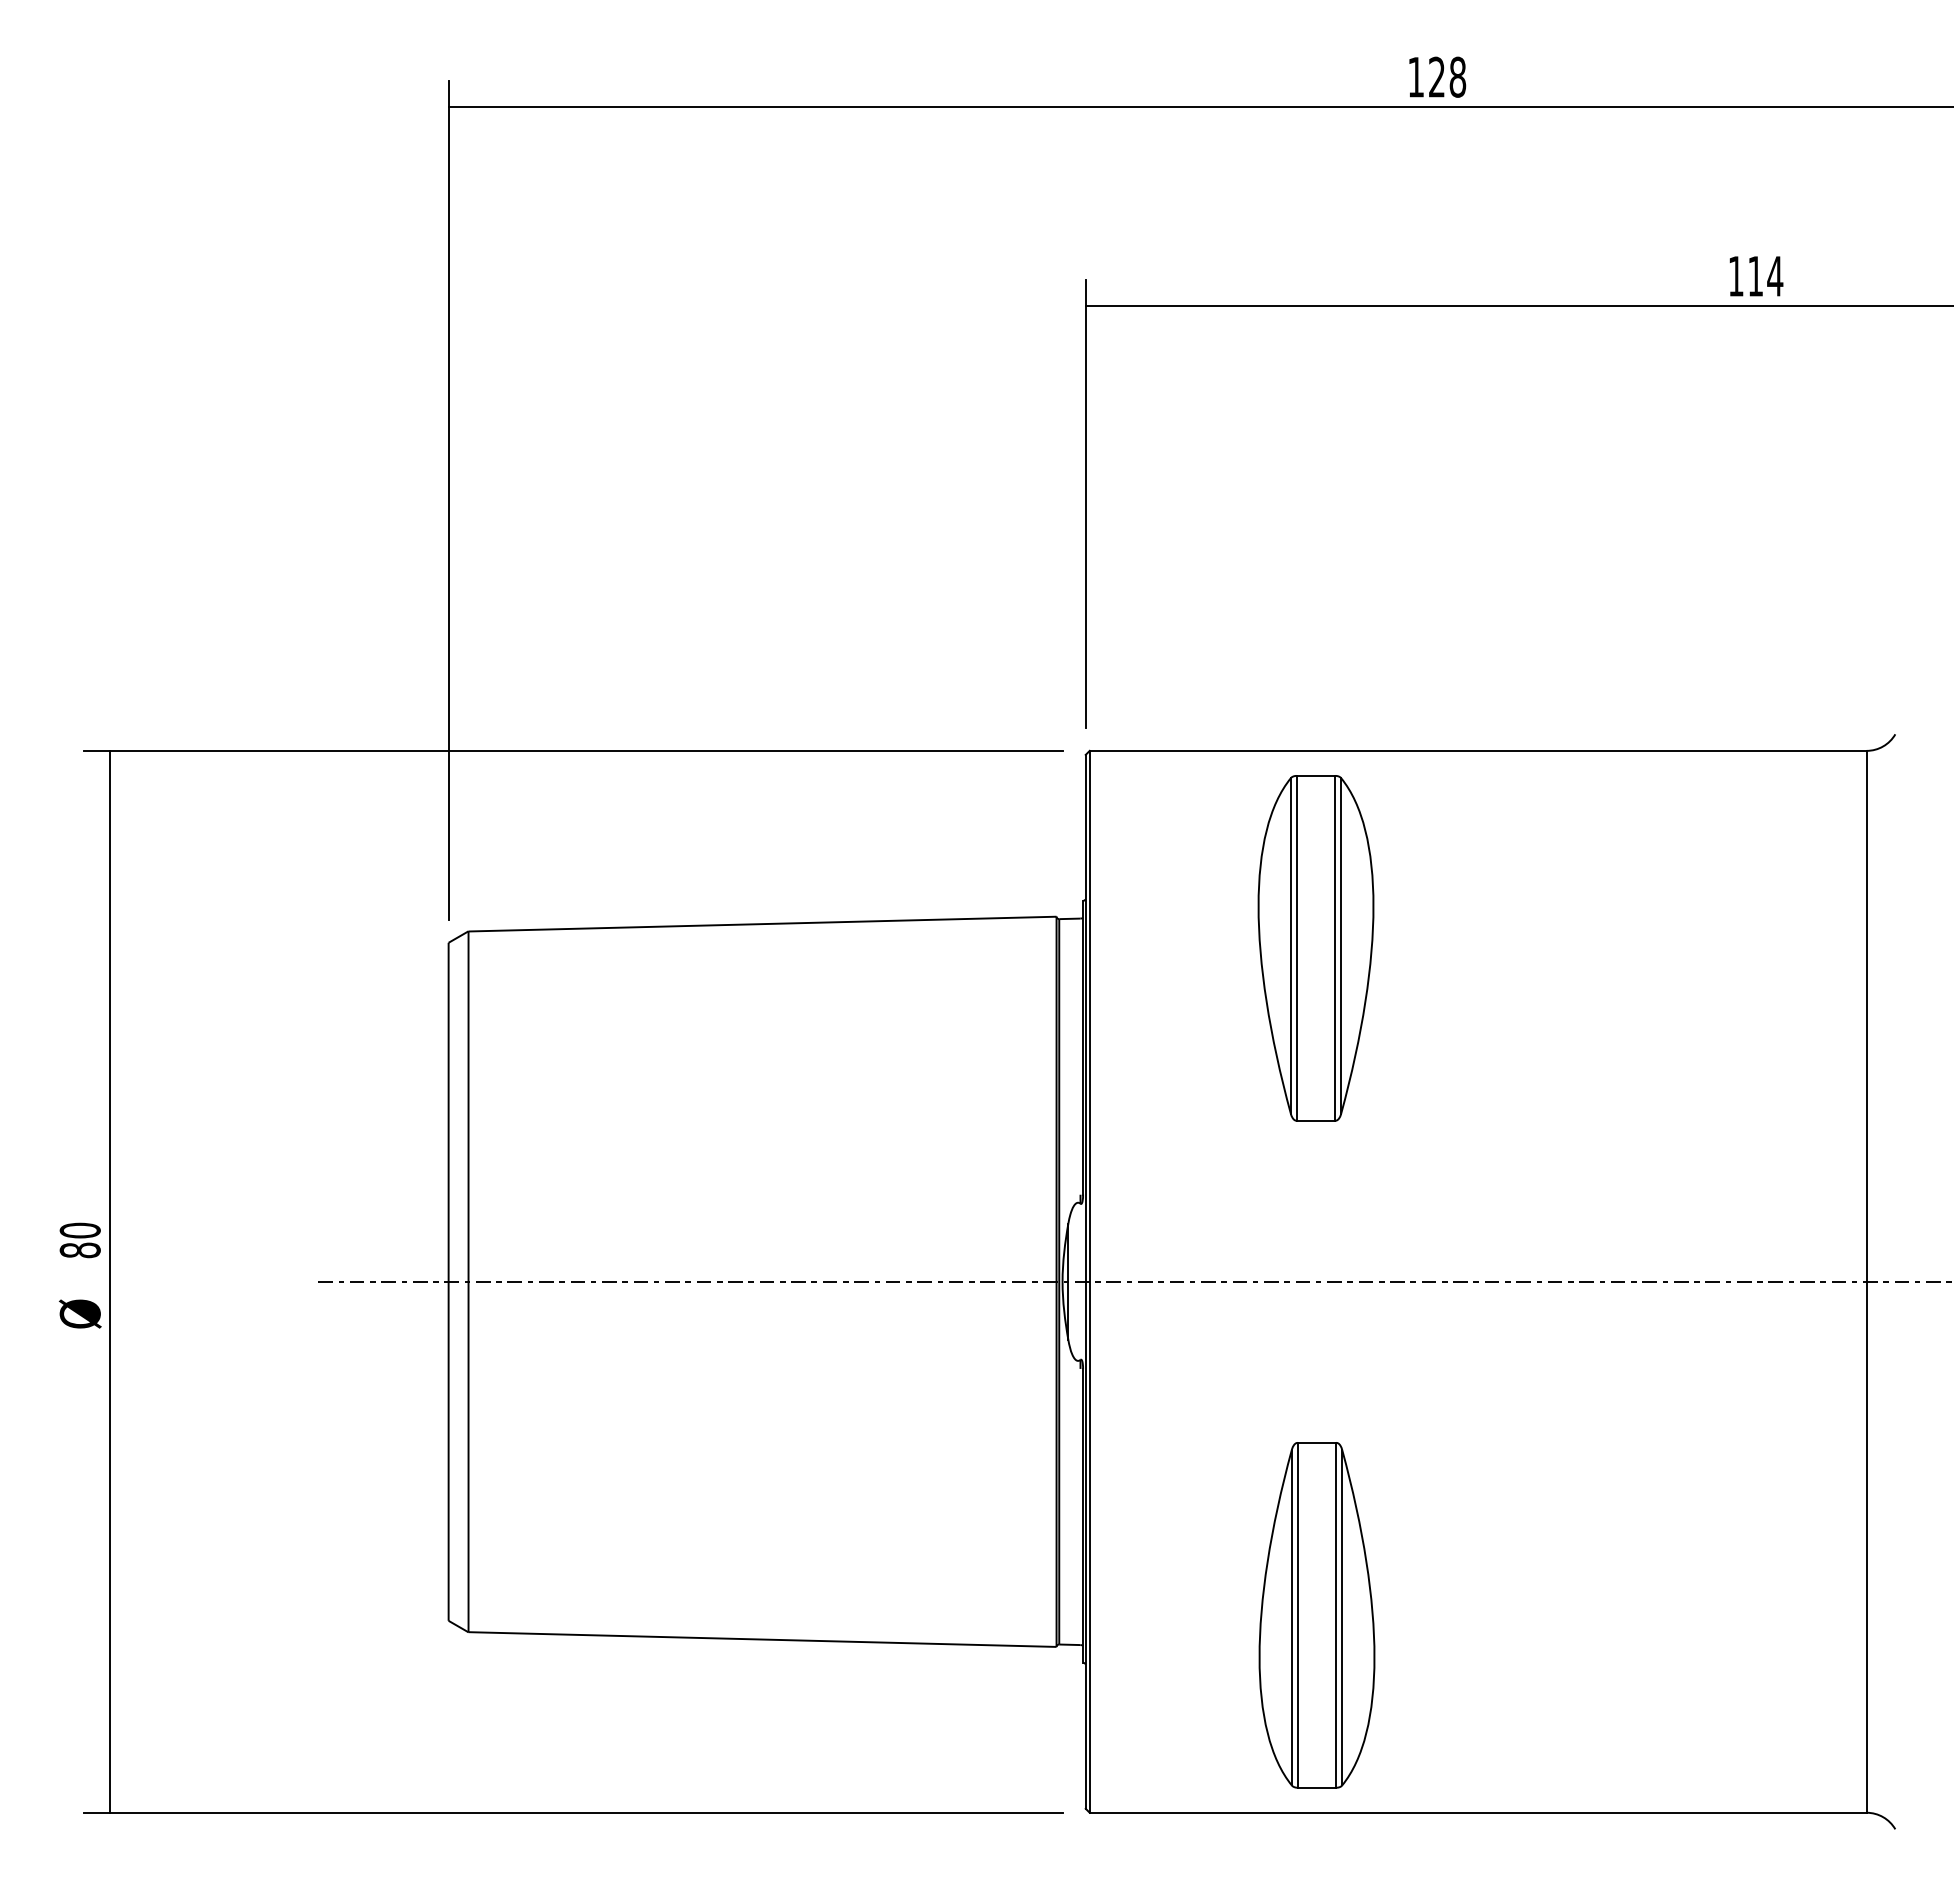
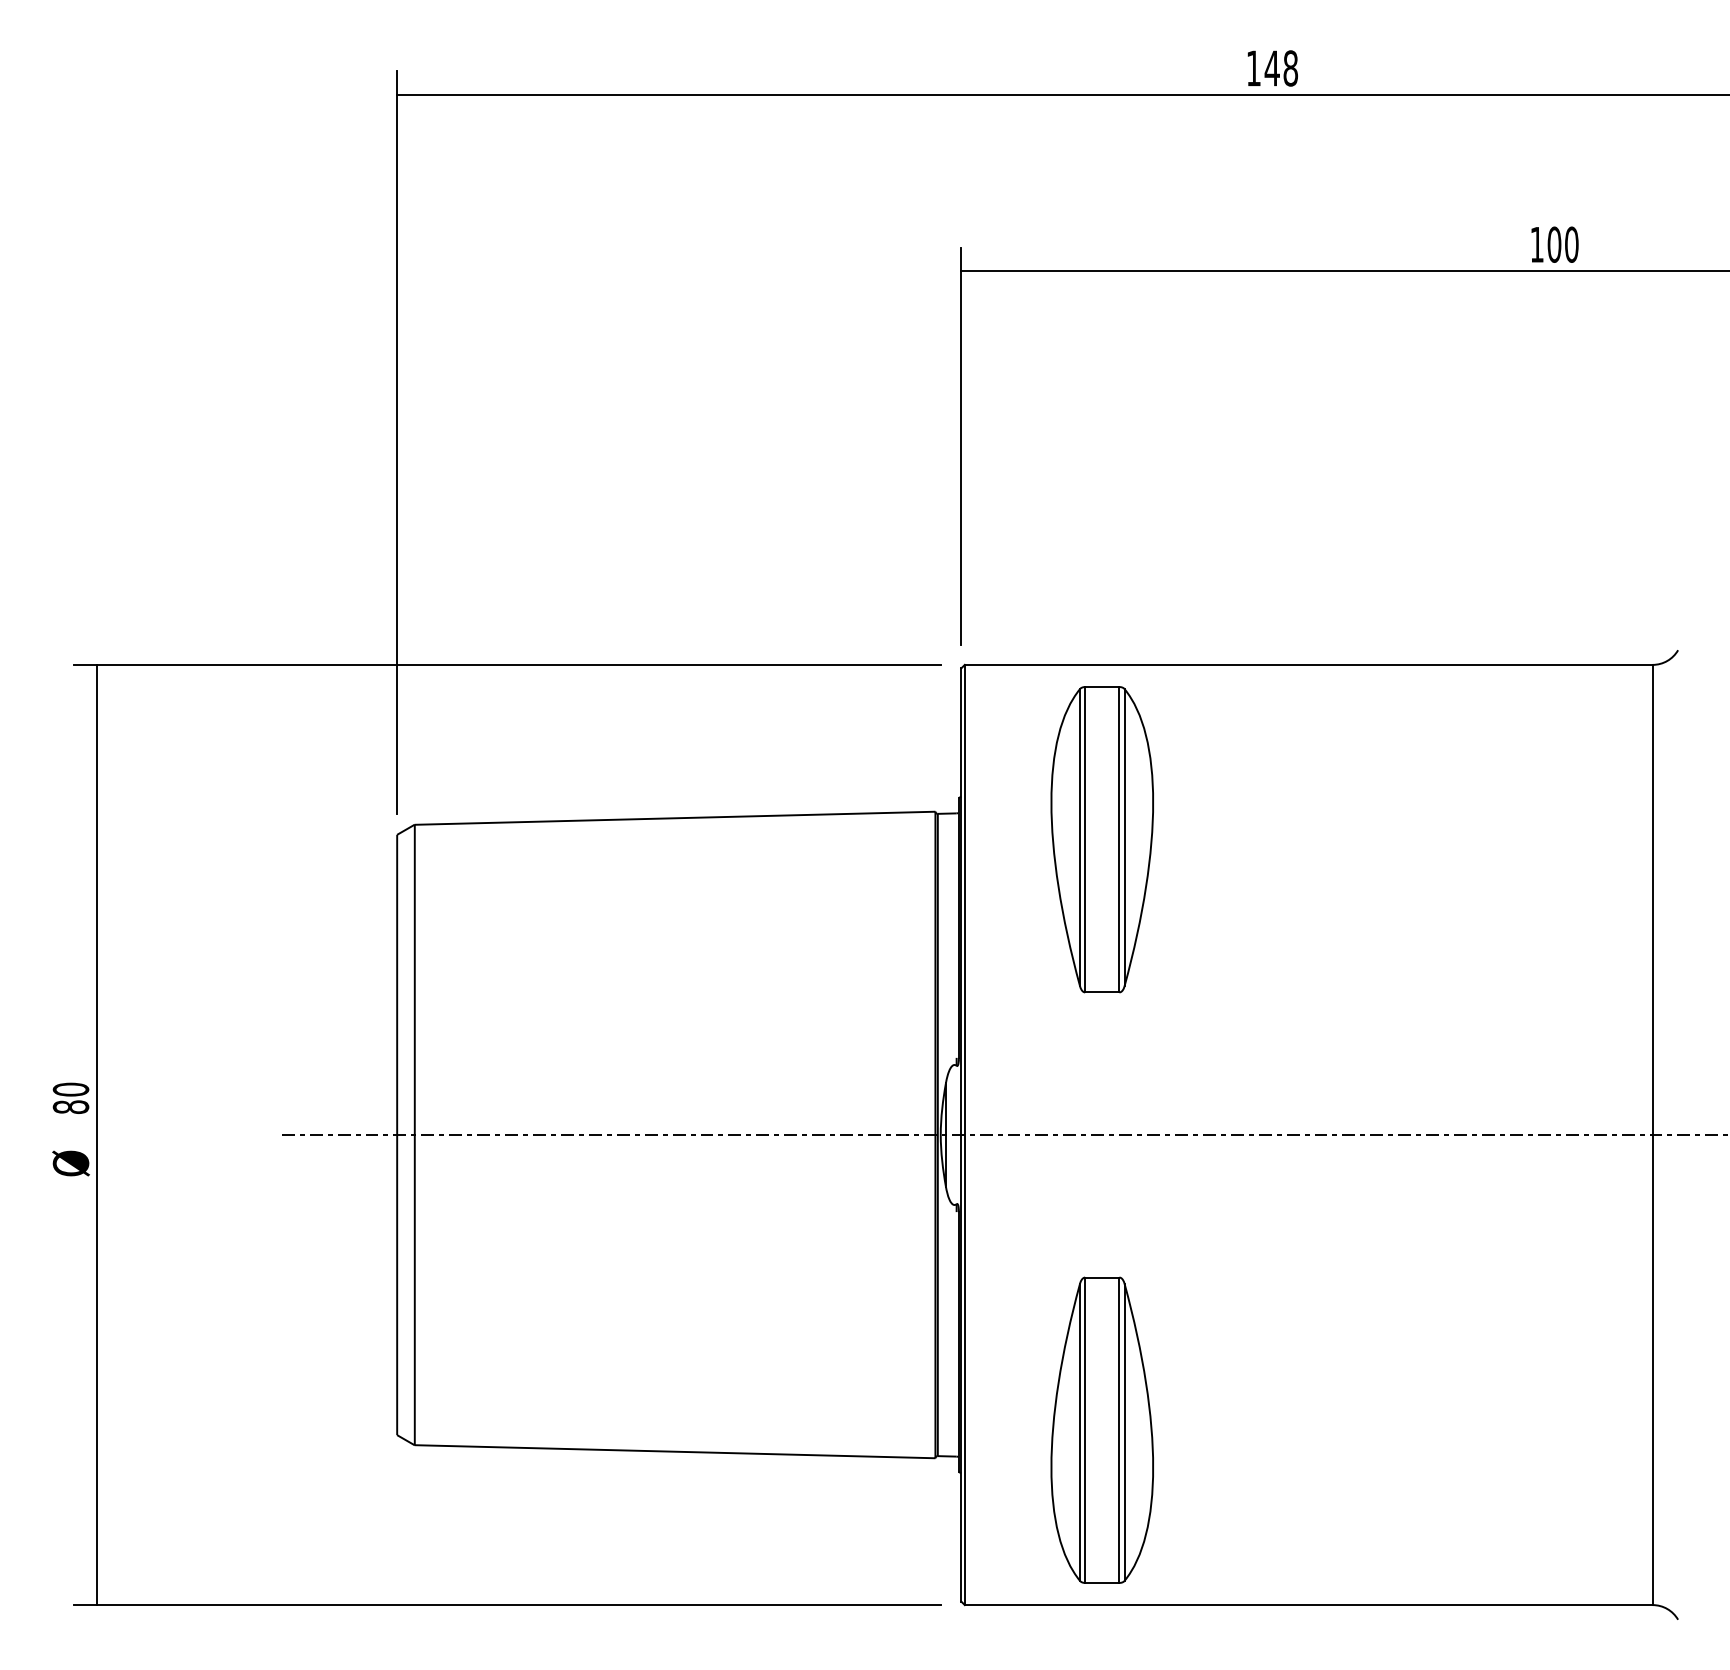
text: (1436, 76) -> (1271, 67), 128 -> 148
text: (1765, 275) -> (1563, 243), 114 -> 100
part: (1315, 948) -> (1101, 839), moved
part: (1316, 1615) -> (1101, 1430), moved

